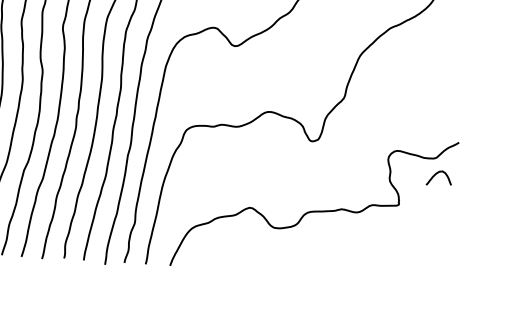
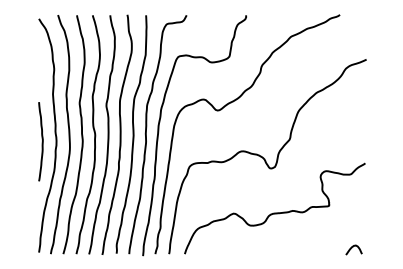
curve: (436, 175) -> (352, 248), moved

